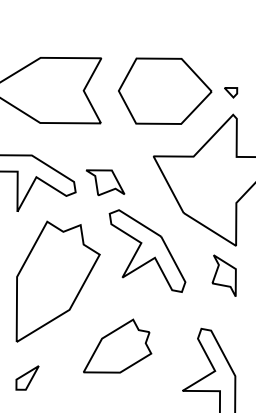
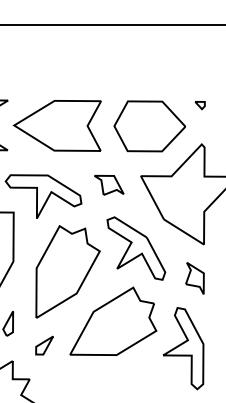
part: (230, 92) -> (199, 105), moved
part: (105, 181) -> (109, 184), moved
part: (223, 275) -> (194, 278), moved
part: (117, 345) -> (113, 320), size x1.67

